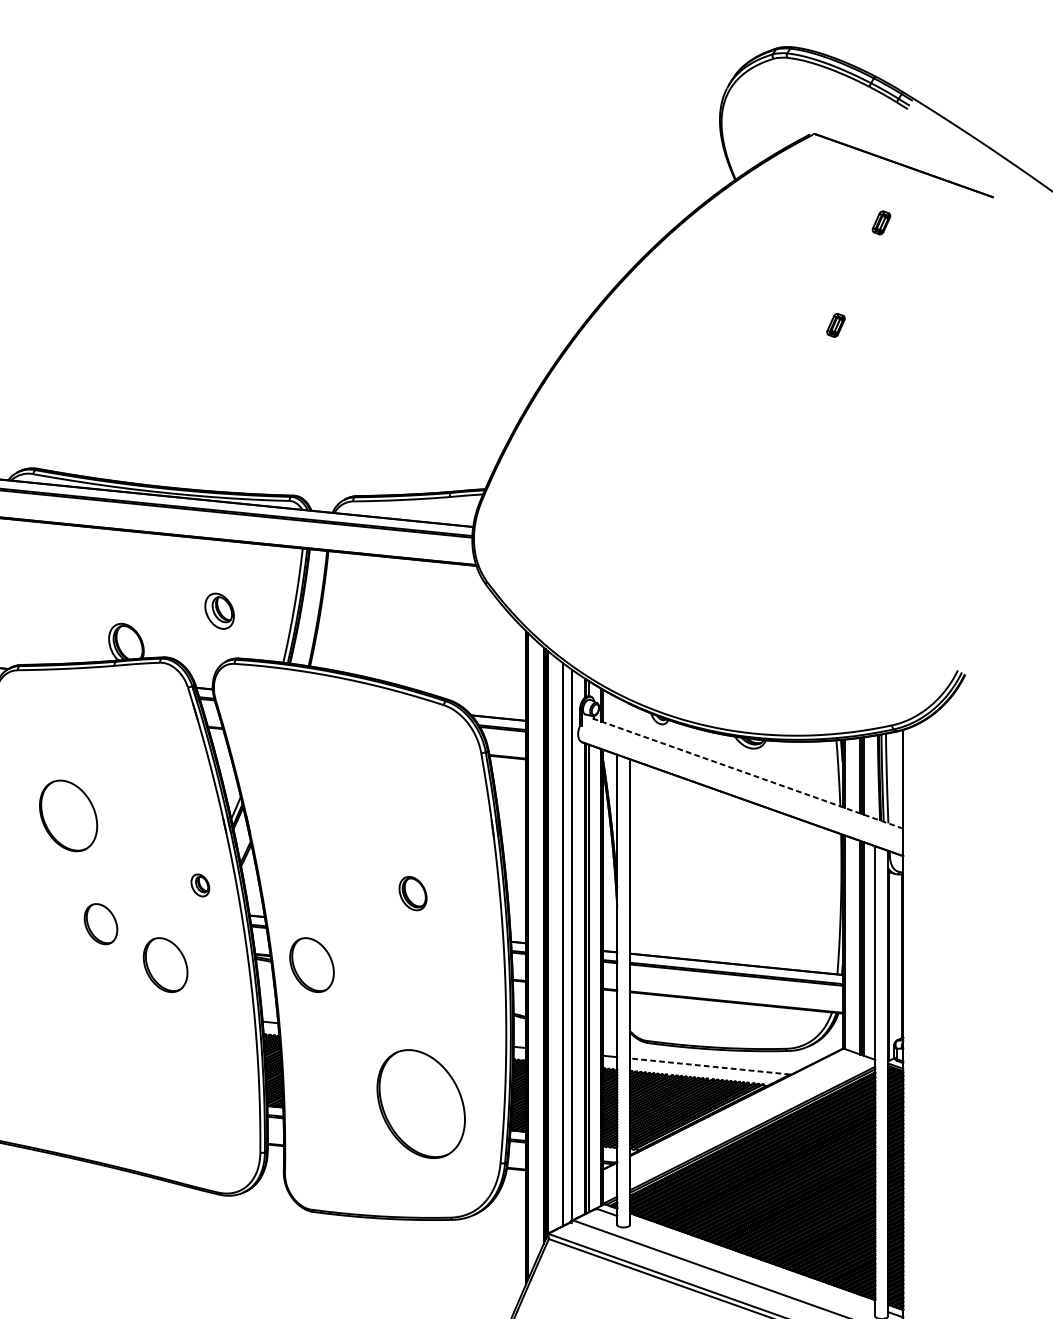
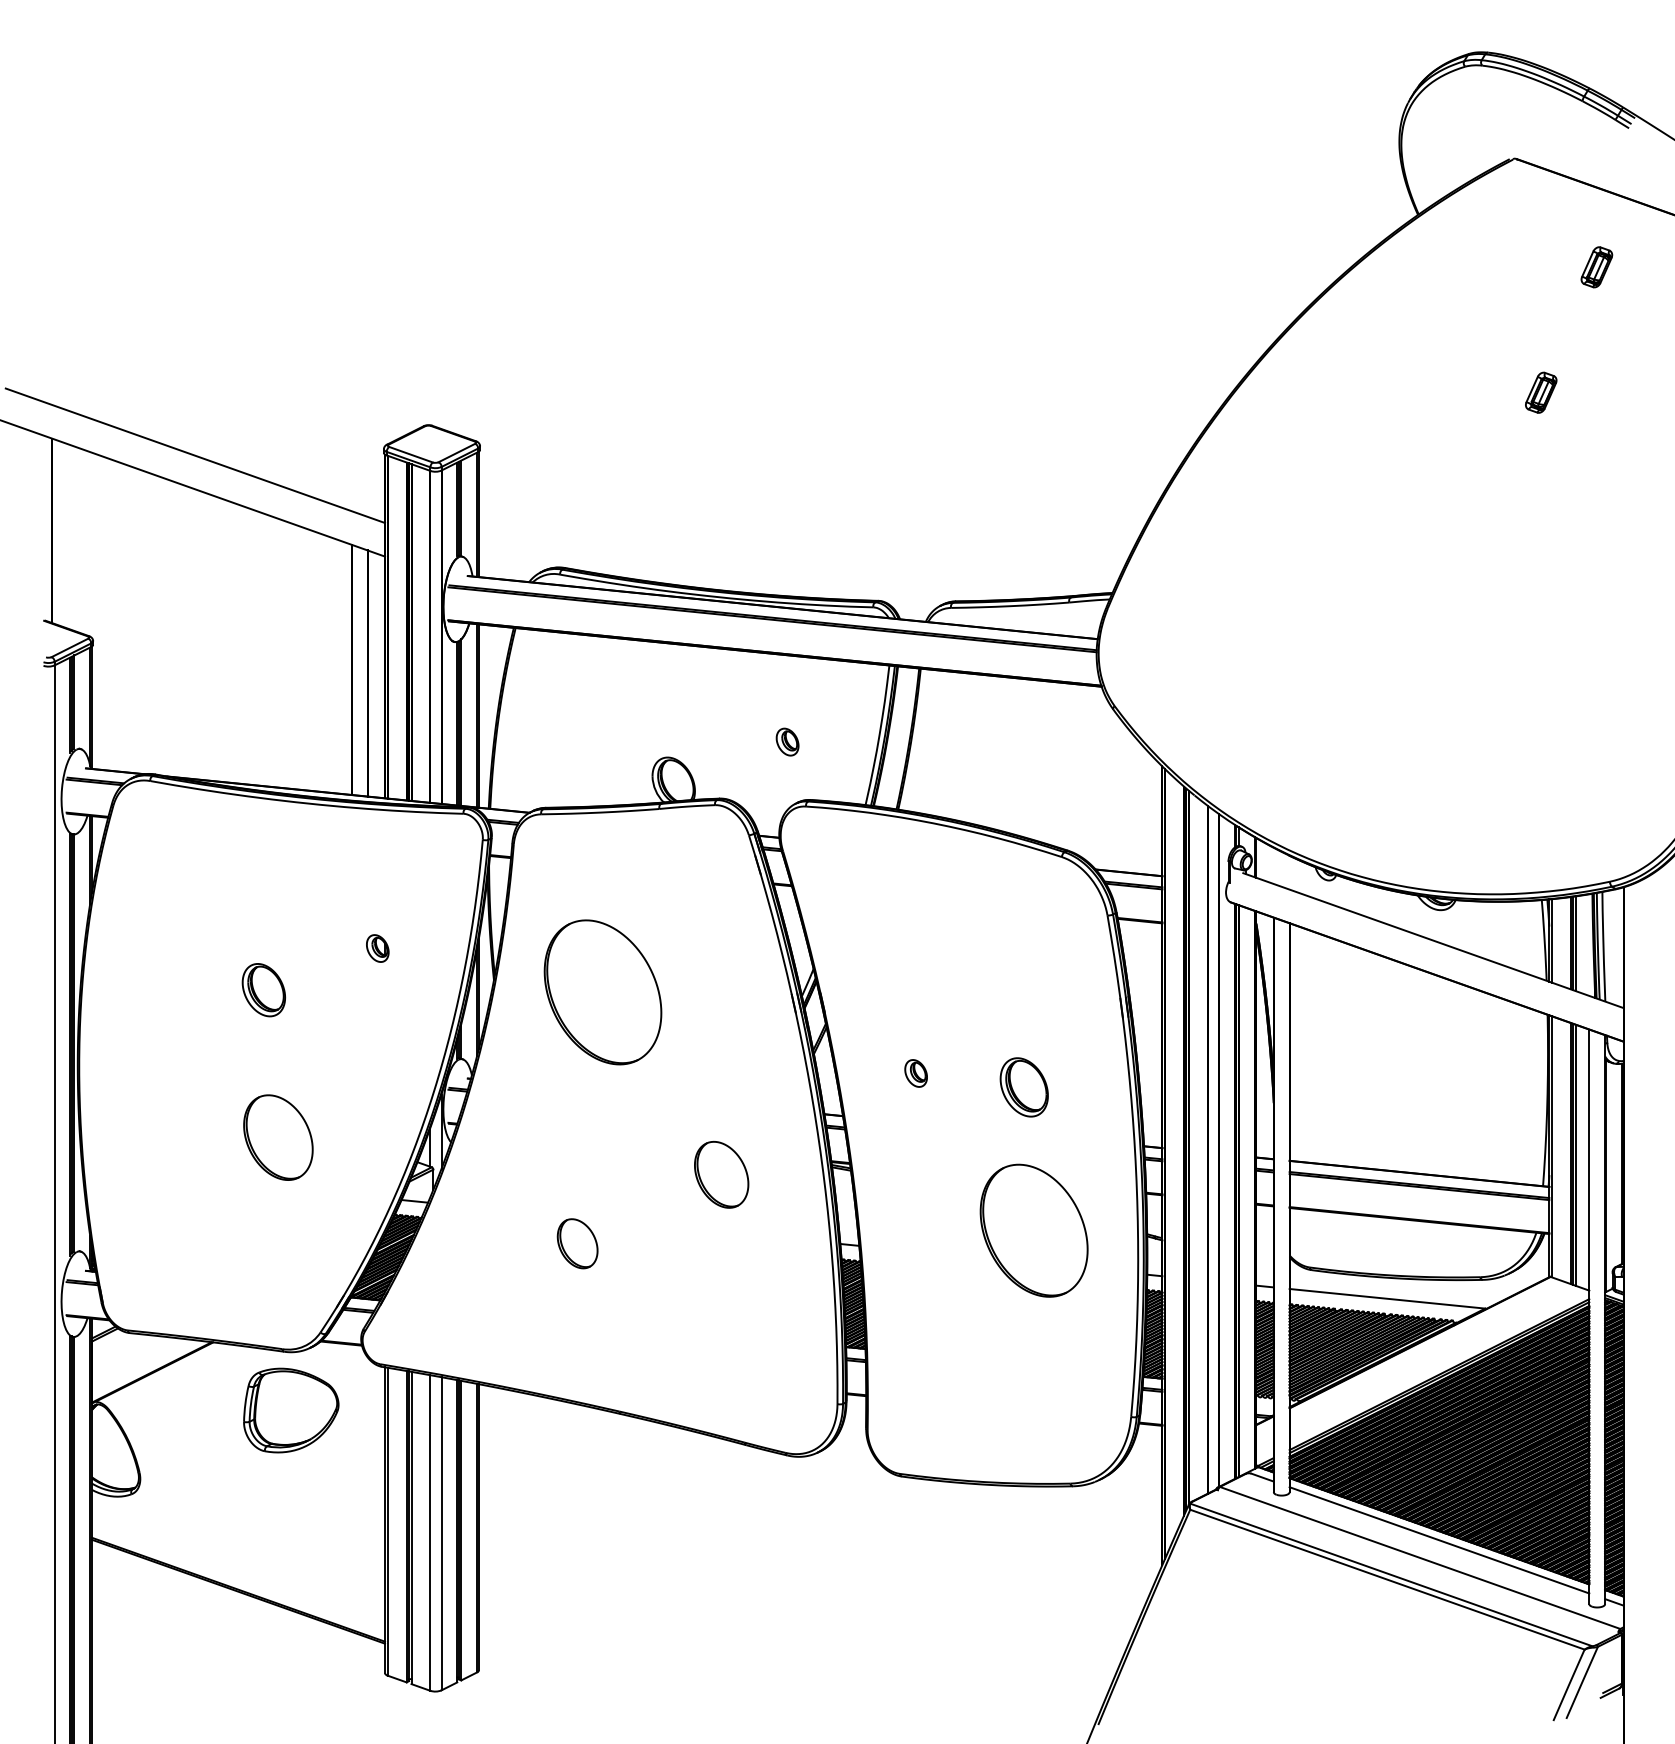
part: (881, 223) -> (1596, 267), size x1.43
part: (836, 325) -> (1541, 392), size x1.43
part: (219, 610) -> (787, 741), size x0.62
line: (747, 773) -> (1433, 940), dashed -> solid
part: (68, 815) -> (602, 992), size x1.67
part: (199, 885) -> (915, 1073), moved
part: (412, 893) -> (1023, 1087), size x1.43
part: (100, 923) -> (577, 1243), moved
part: (311, 964) -> (900, 1174), removed
line: (709, 1066) -> (1386, 1298), dashed -> solid
part: (420, 1103) -> (1033, 1230), moved
line: (752, 1264) -> (1439, 1540), added

